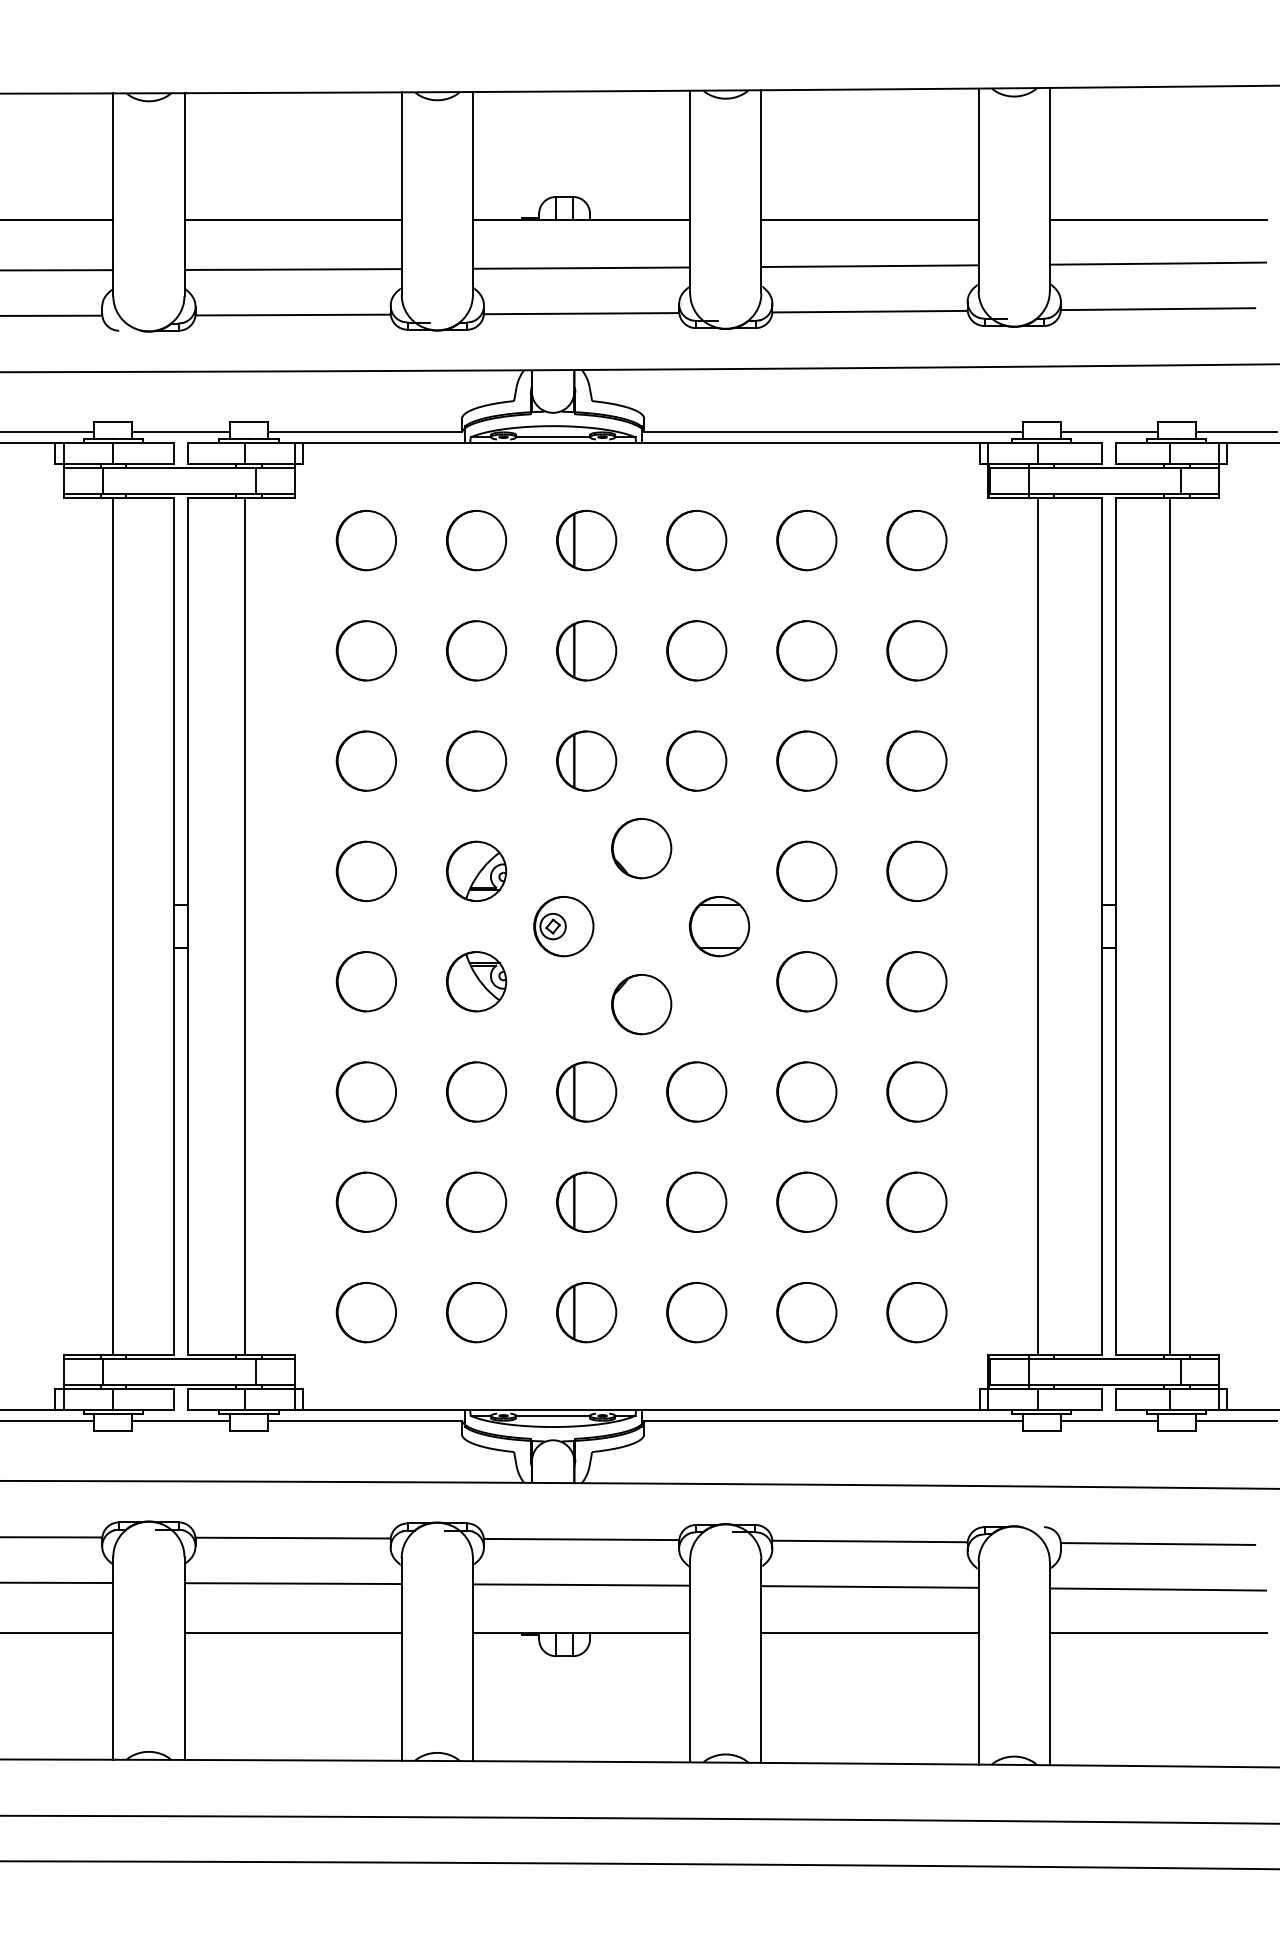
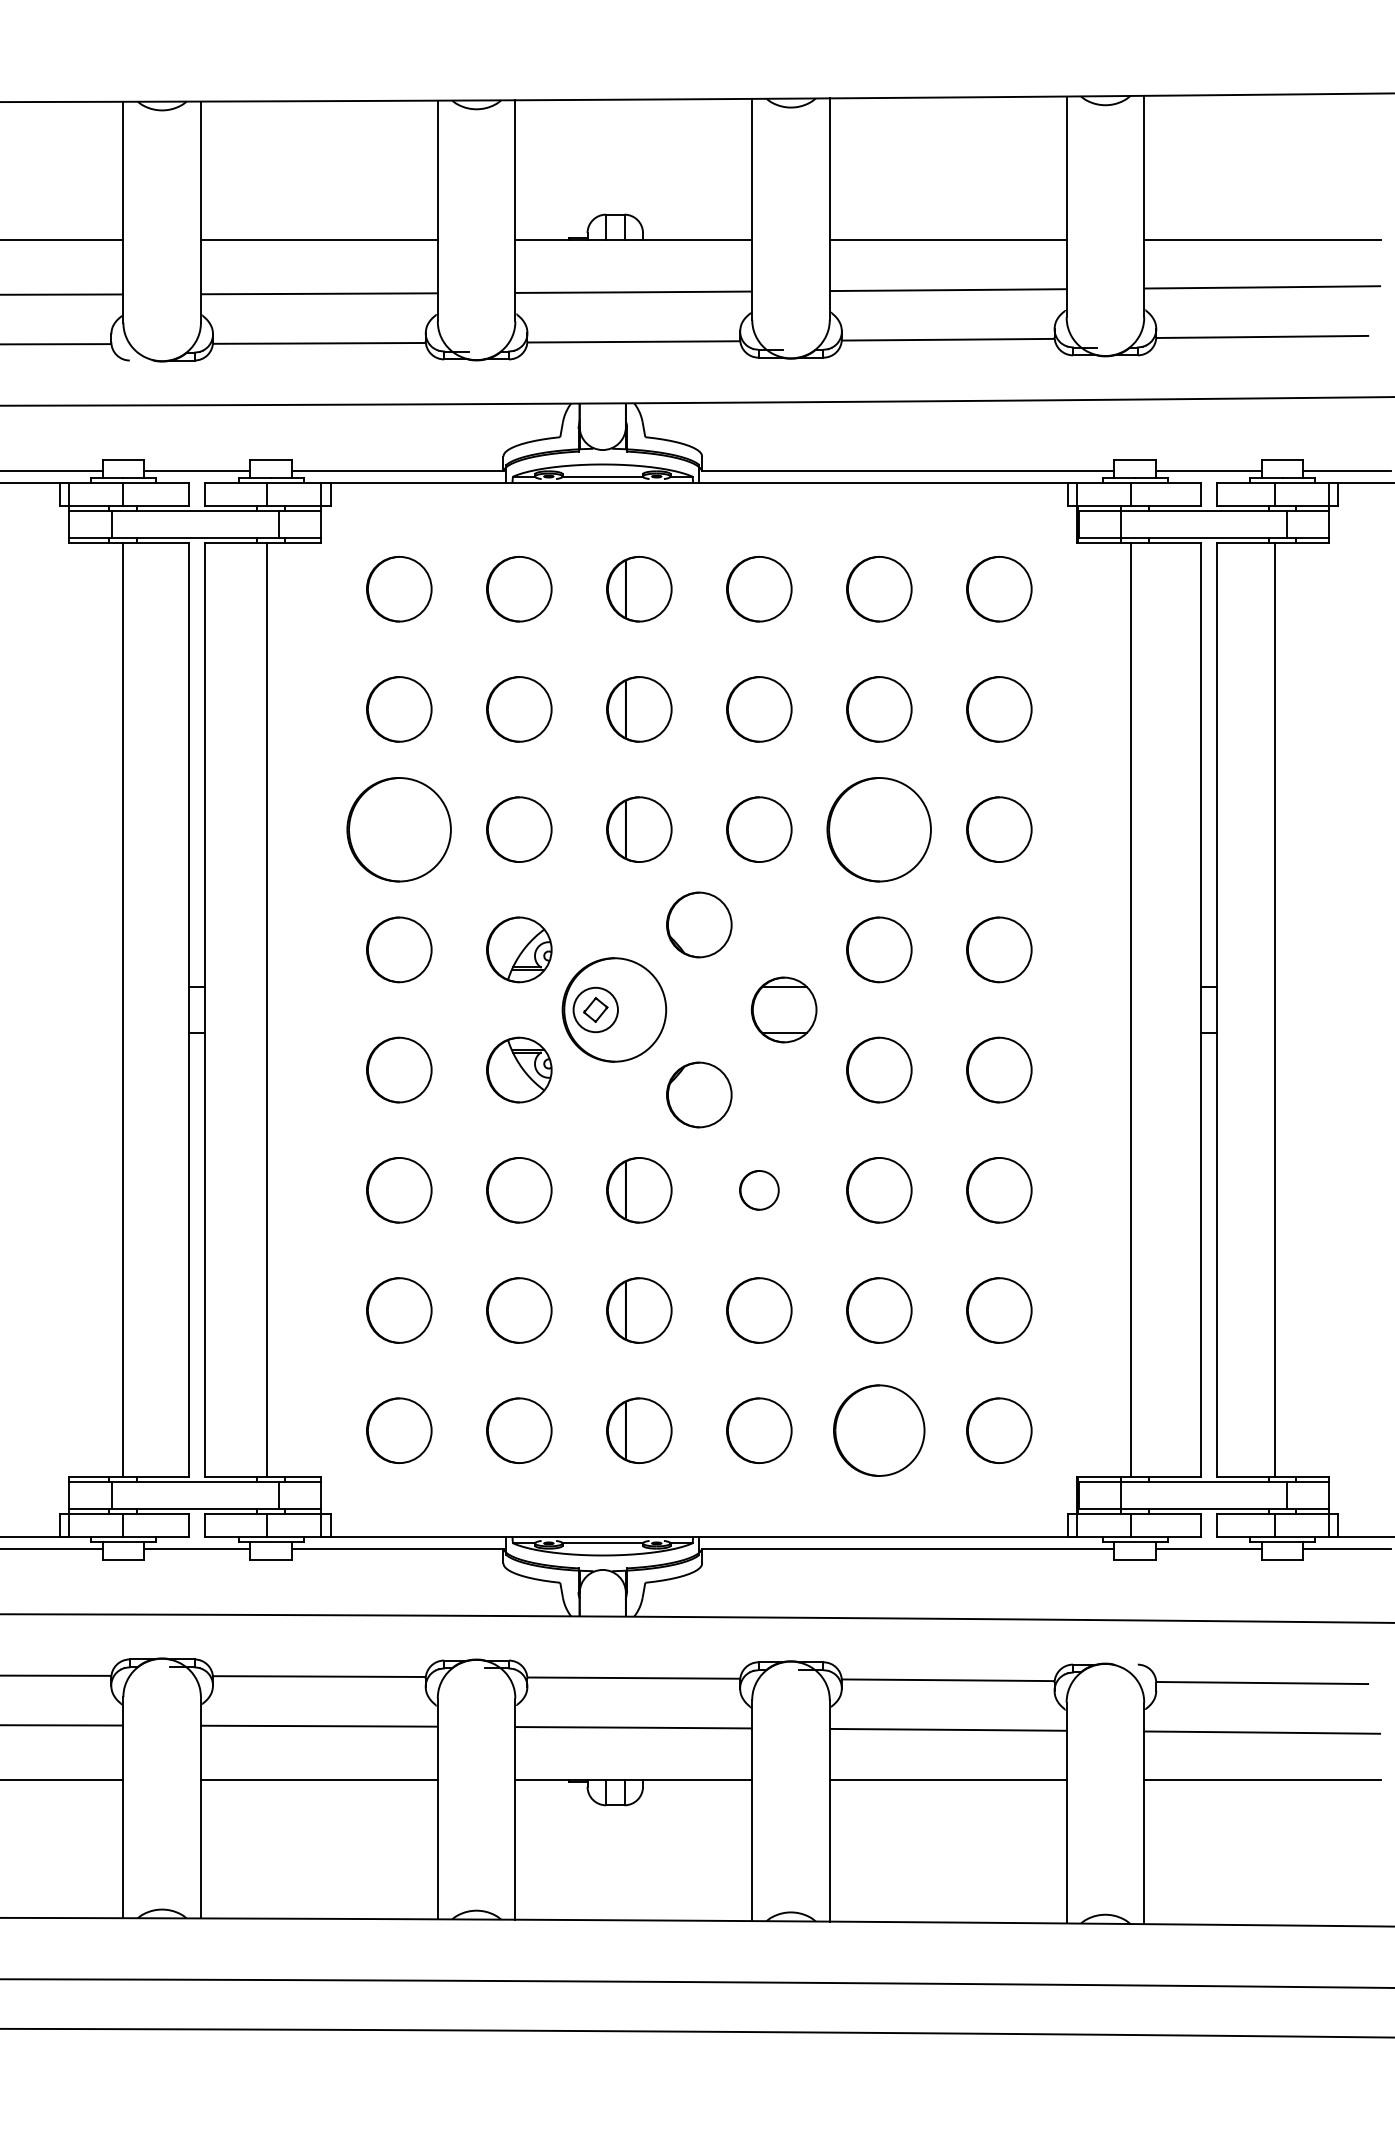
circle: (366, 760) -> (399, 829), size x1.6
circle: (806, 760) -> (879, 829), size x1.6
part: (563, 926) -> (614, 1009), size x1.6
circle: (696, 1092) -> (759, 1190), size x0.6
part: (806, 1312) -> (879, 1430), size x1.4

